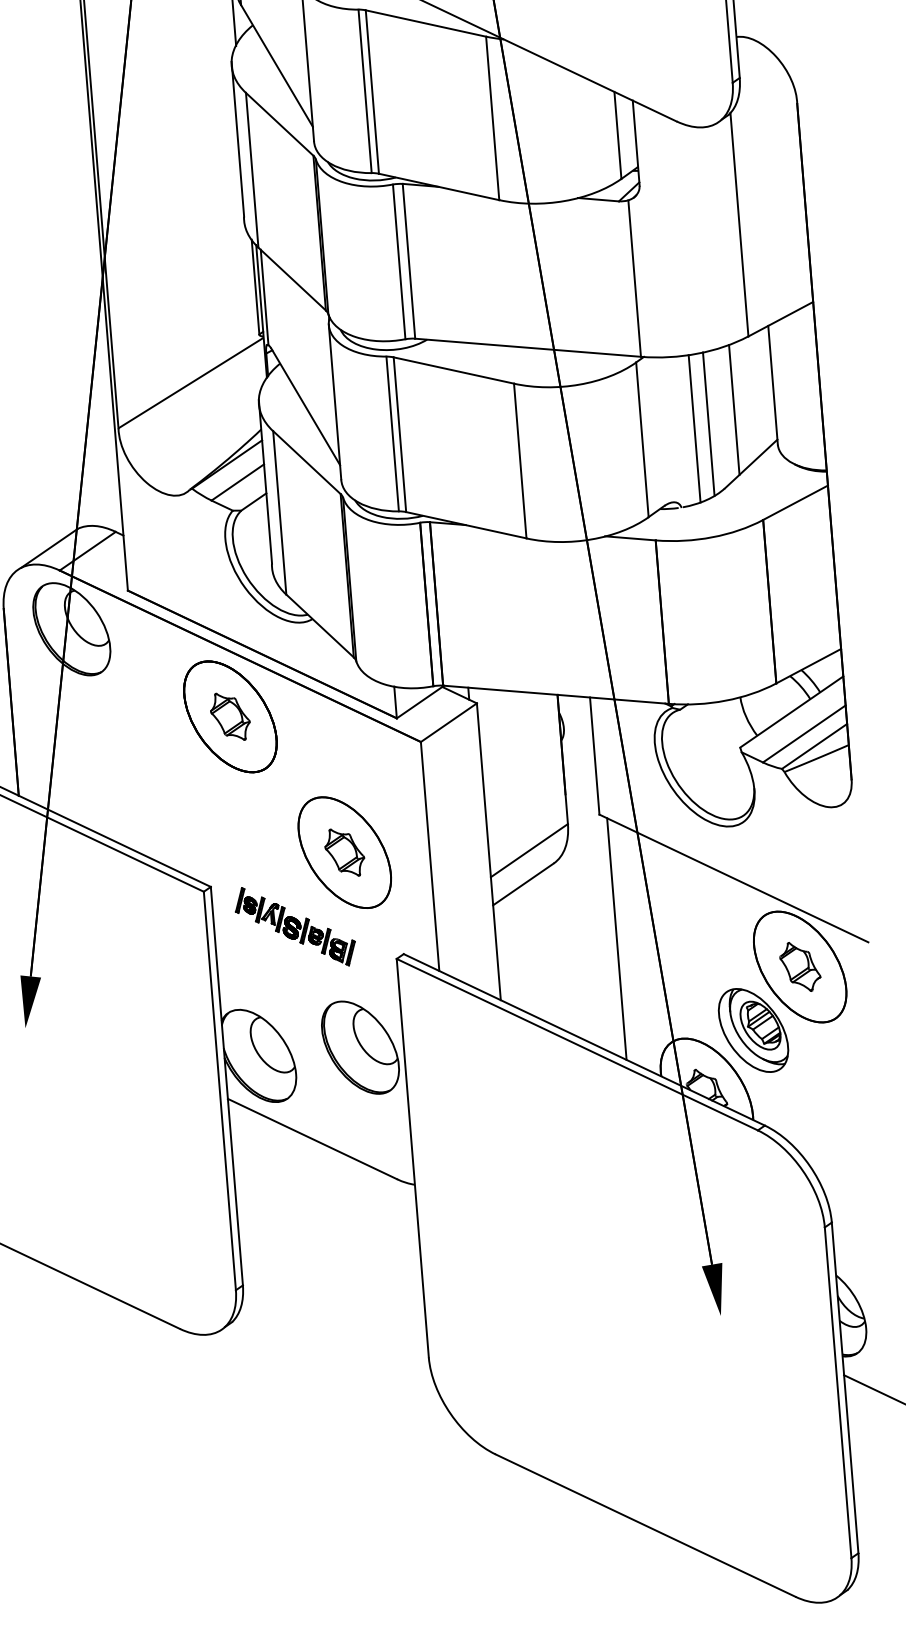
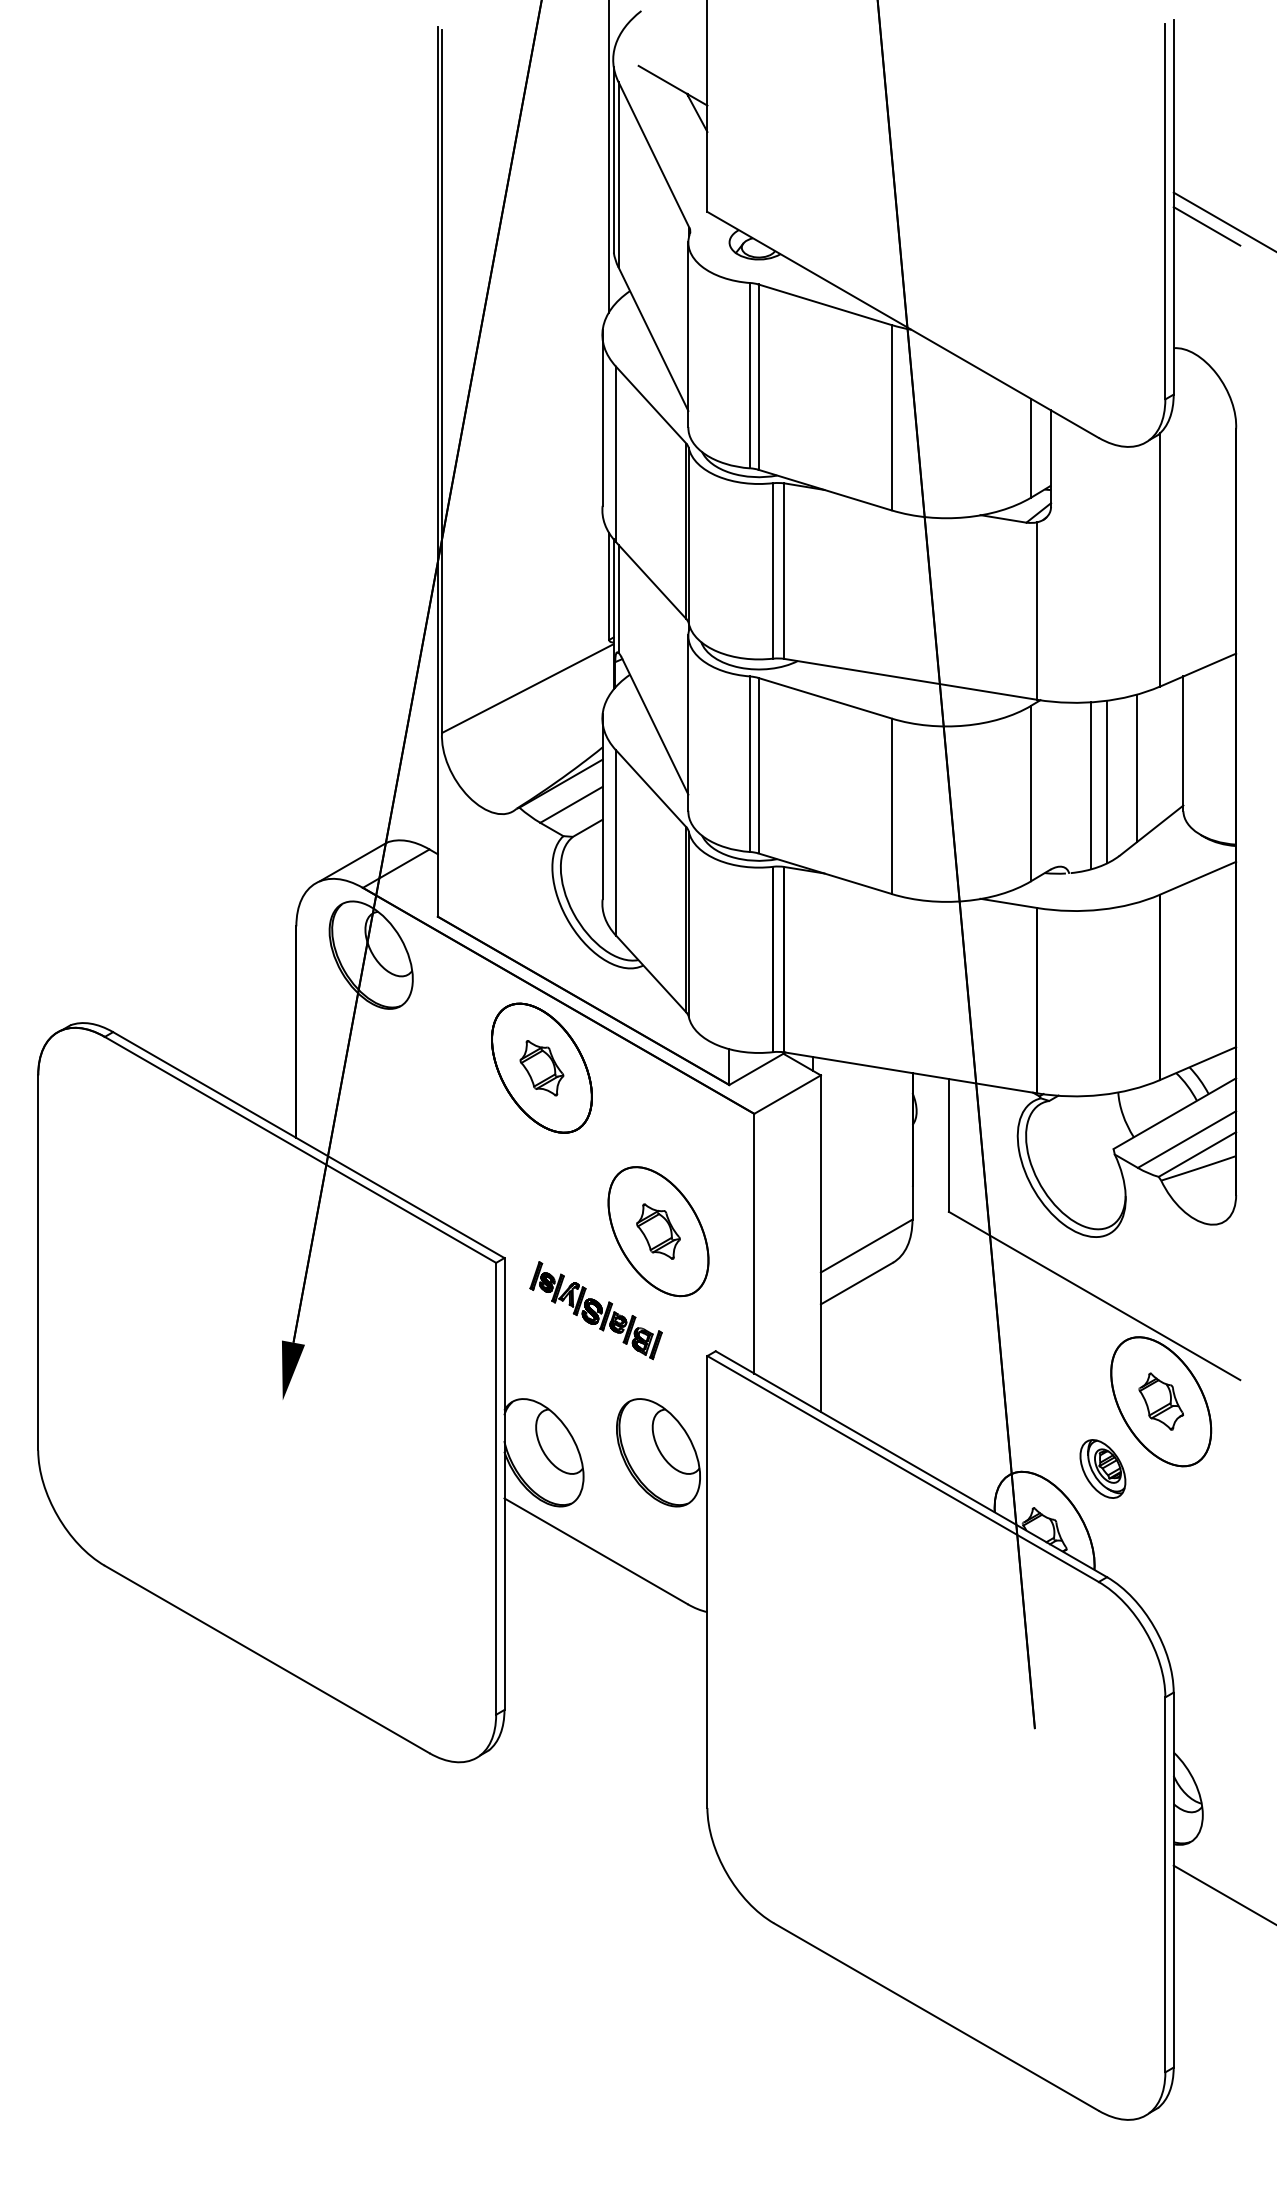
line: (617, 938) -> (957, 1353), removed
part: (753, 1030) -> (1102, 1468), size x0.6
fill: (713, 1289) -> (1034, 1757), removed

